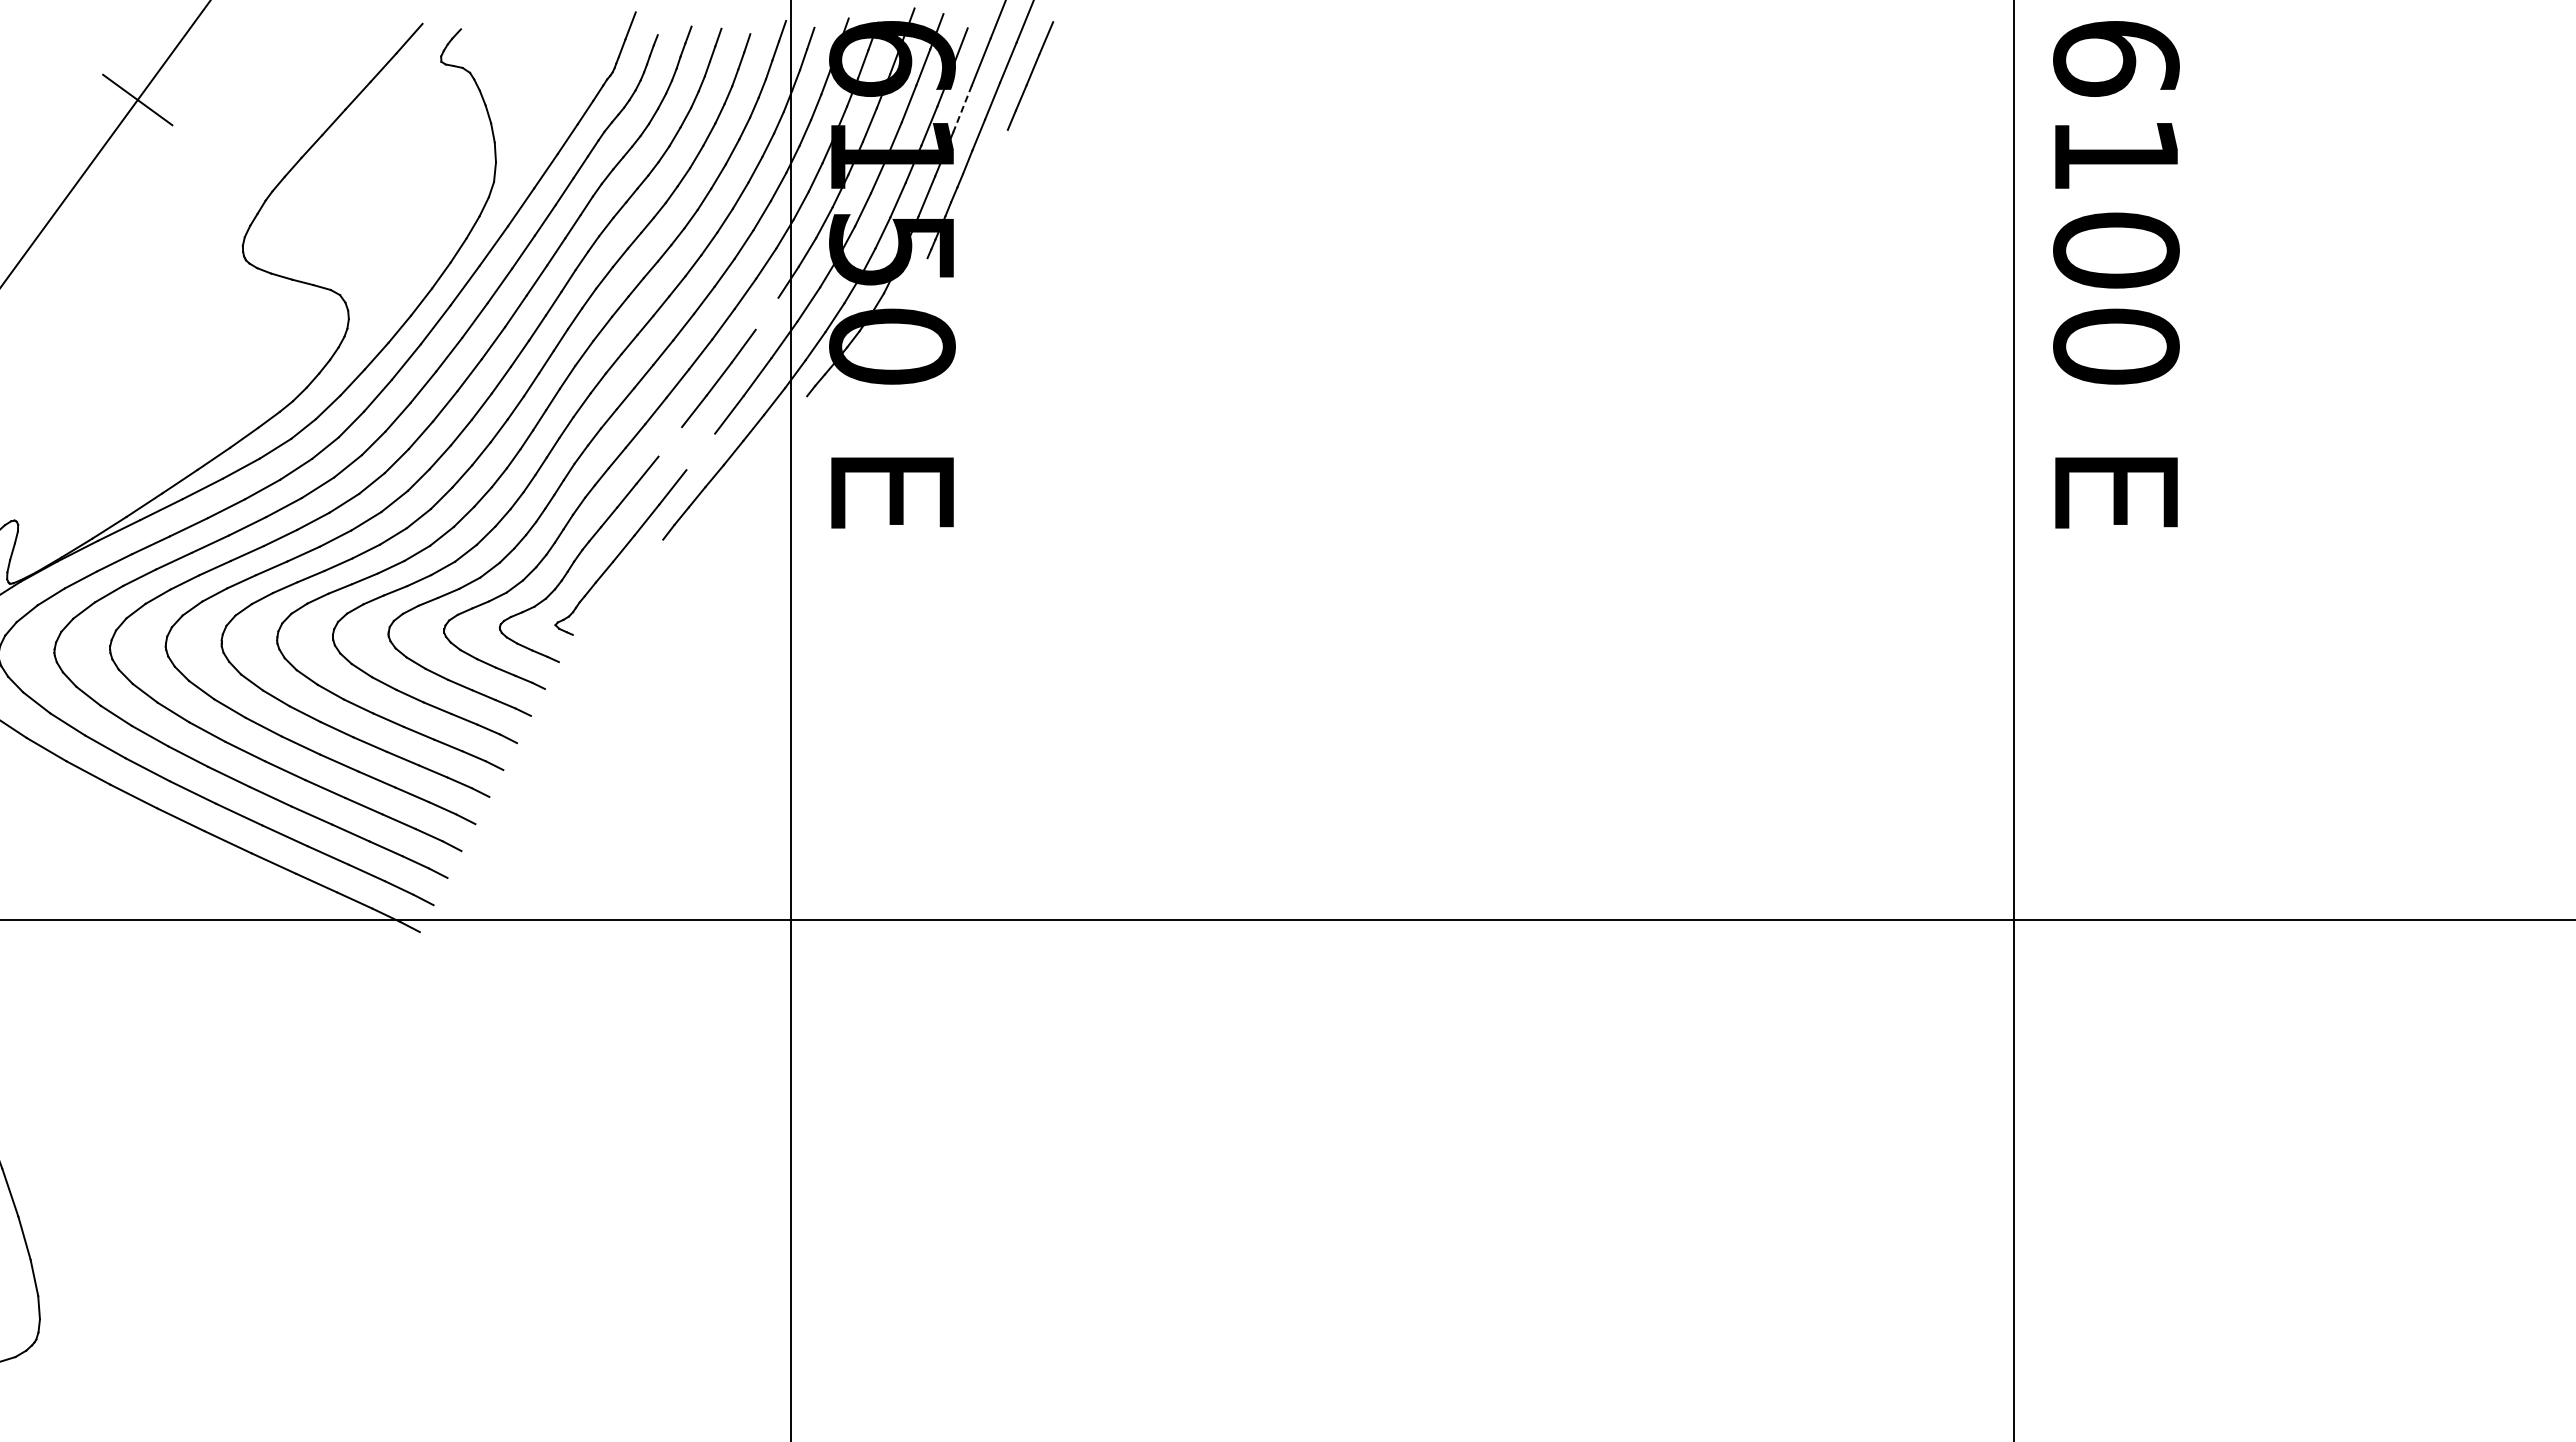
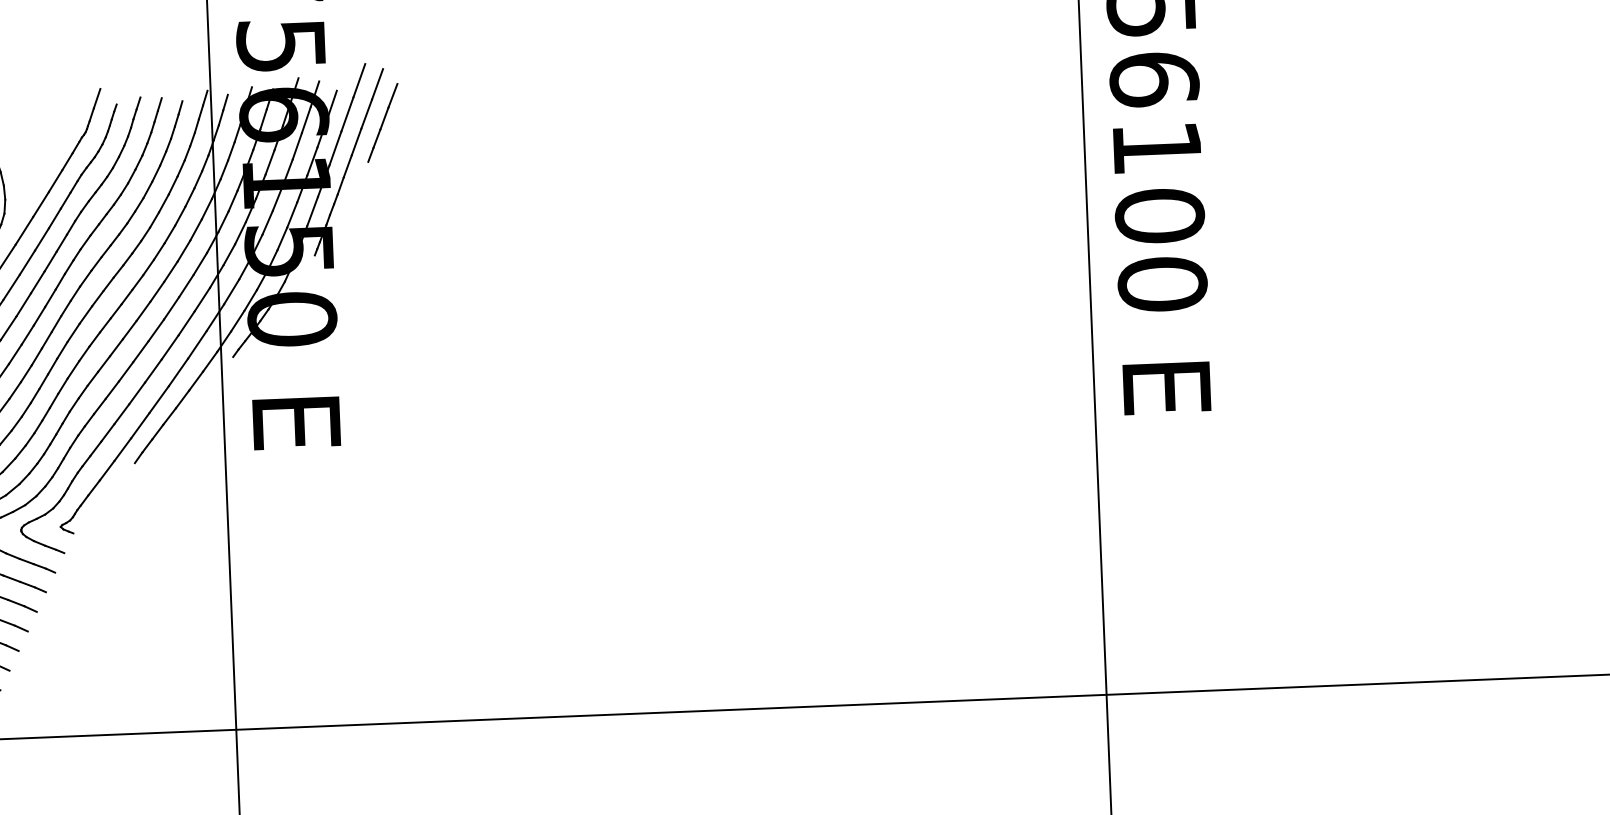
line: (962, 109) -> (335, 148), dashed -> solid
line: (766, 313) -> (201, 299), added
line: (670, 441) -> (137, 393), added
line: (700, 451) -> (158, 399), added

